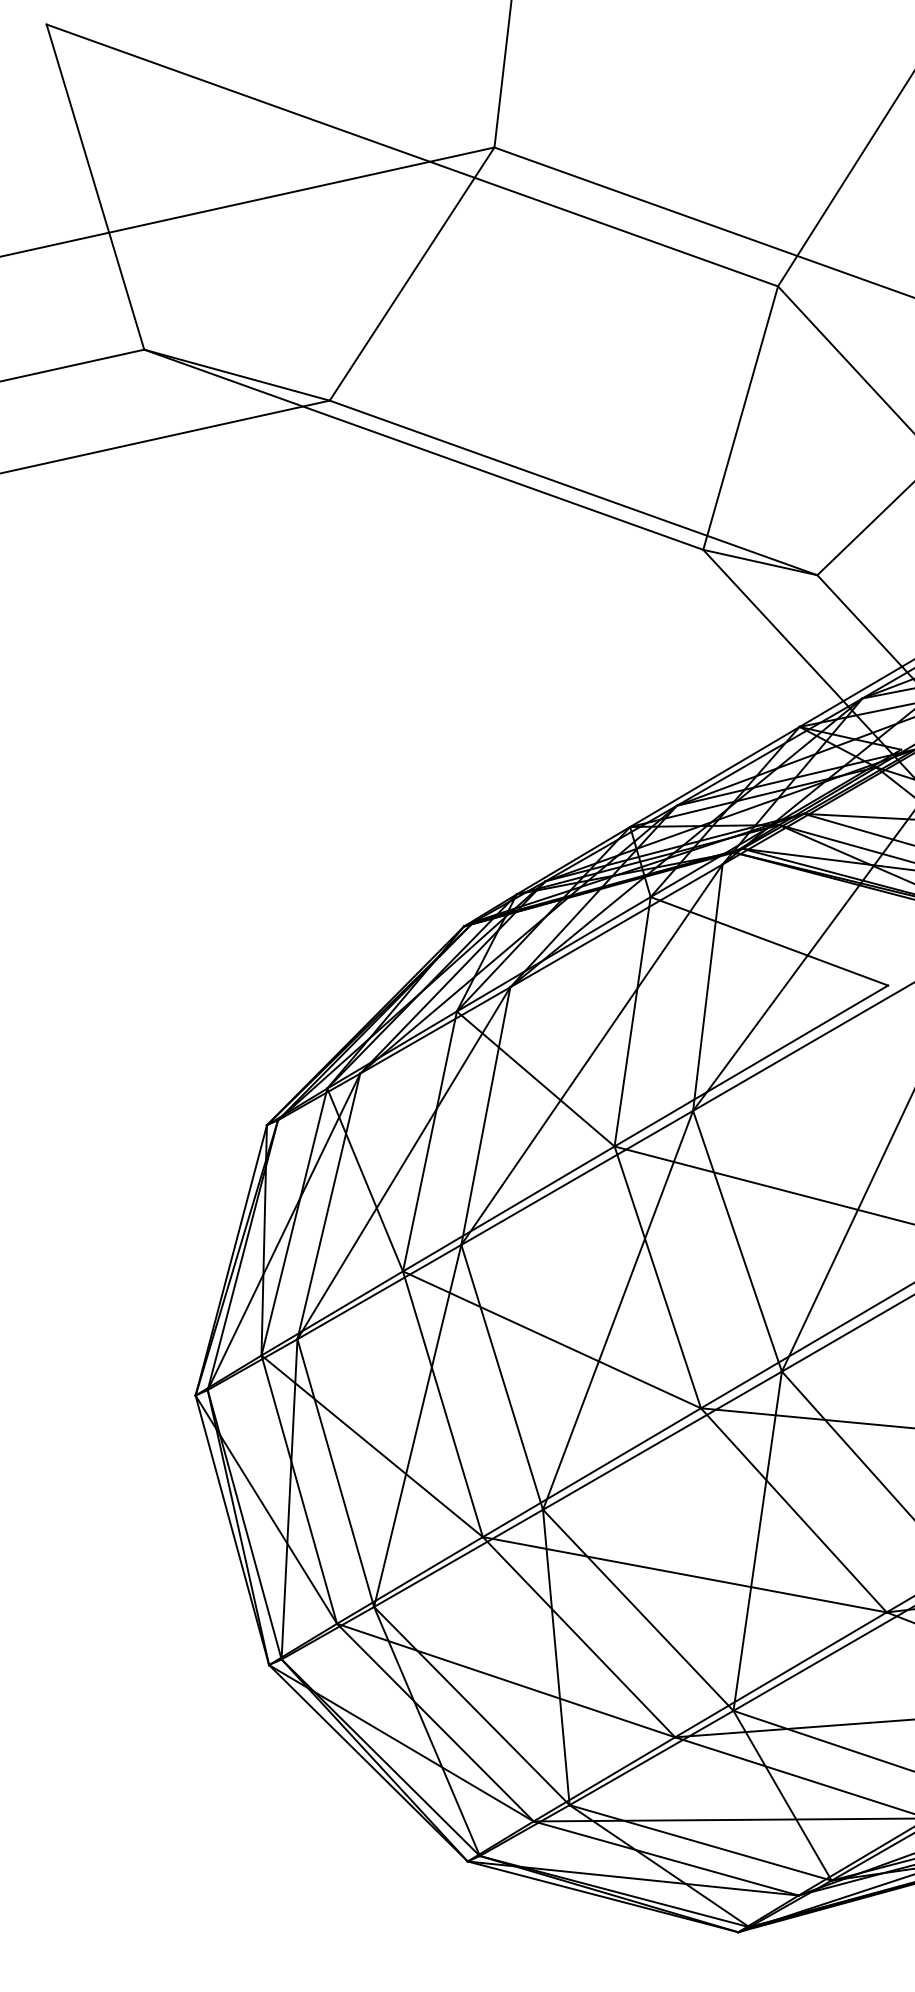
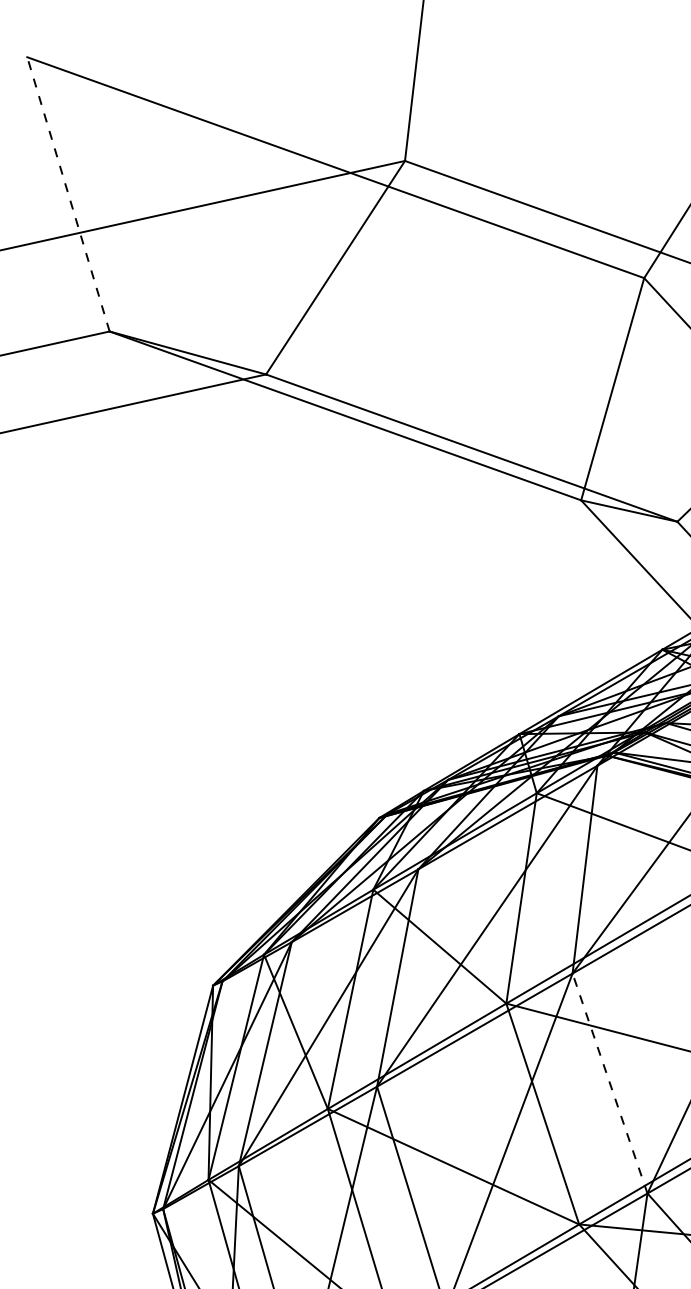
line: (95, 187) -> (68, 194), solid -> dashed
line: (737, 1241) -> (610, 1083), solid -> dashed

